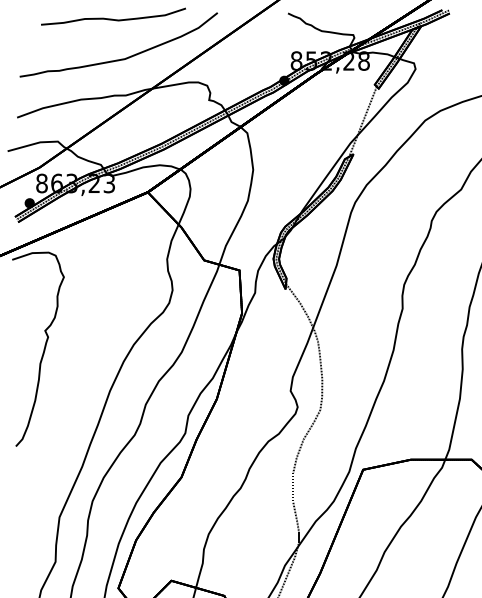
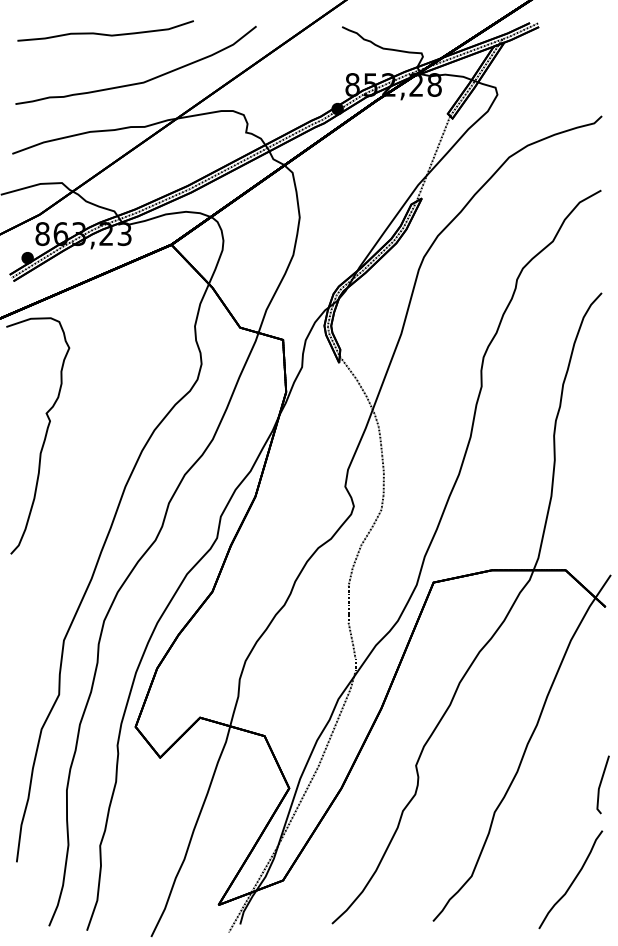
curve: (112, 18) -> (104, 33), moved

